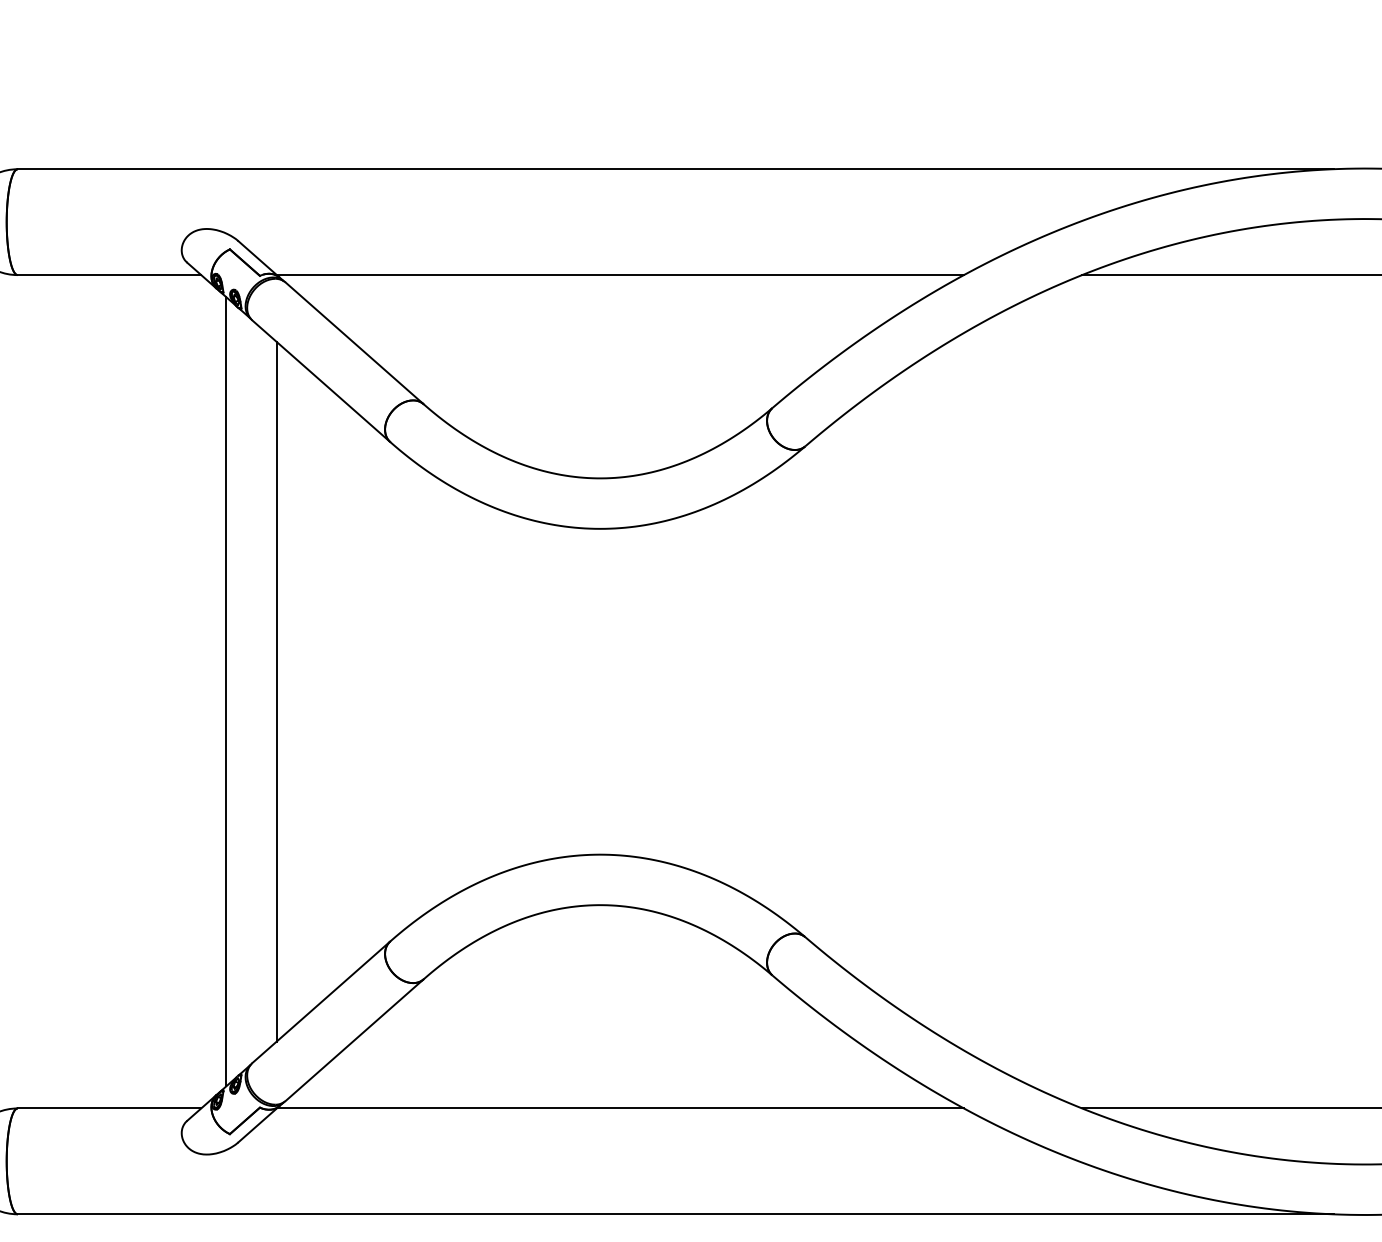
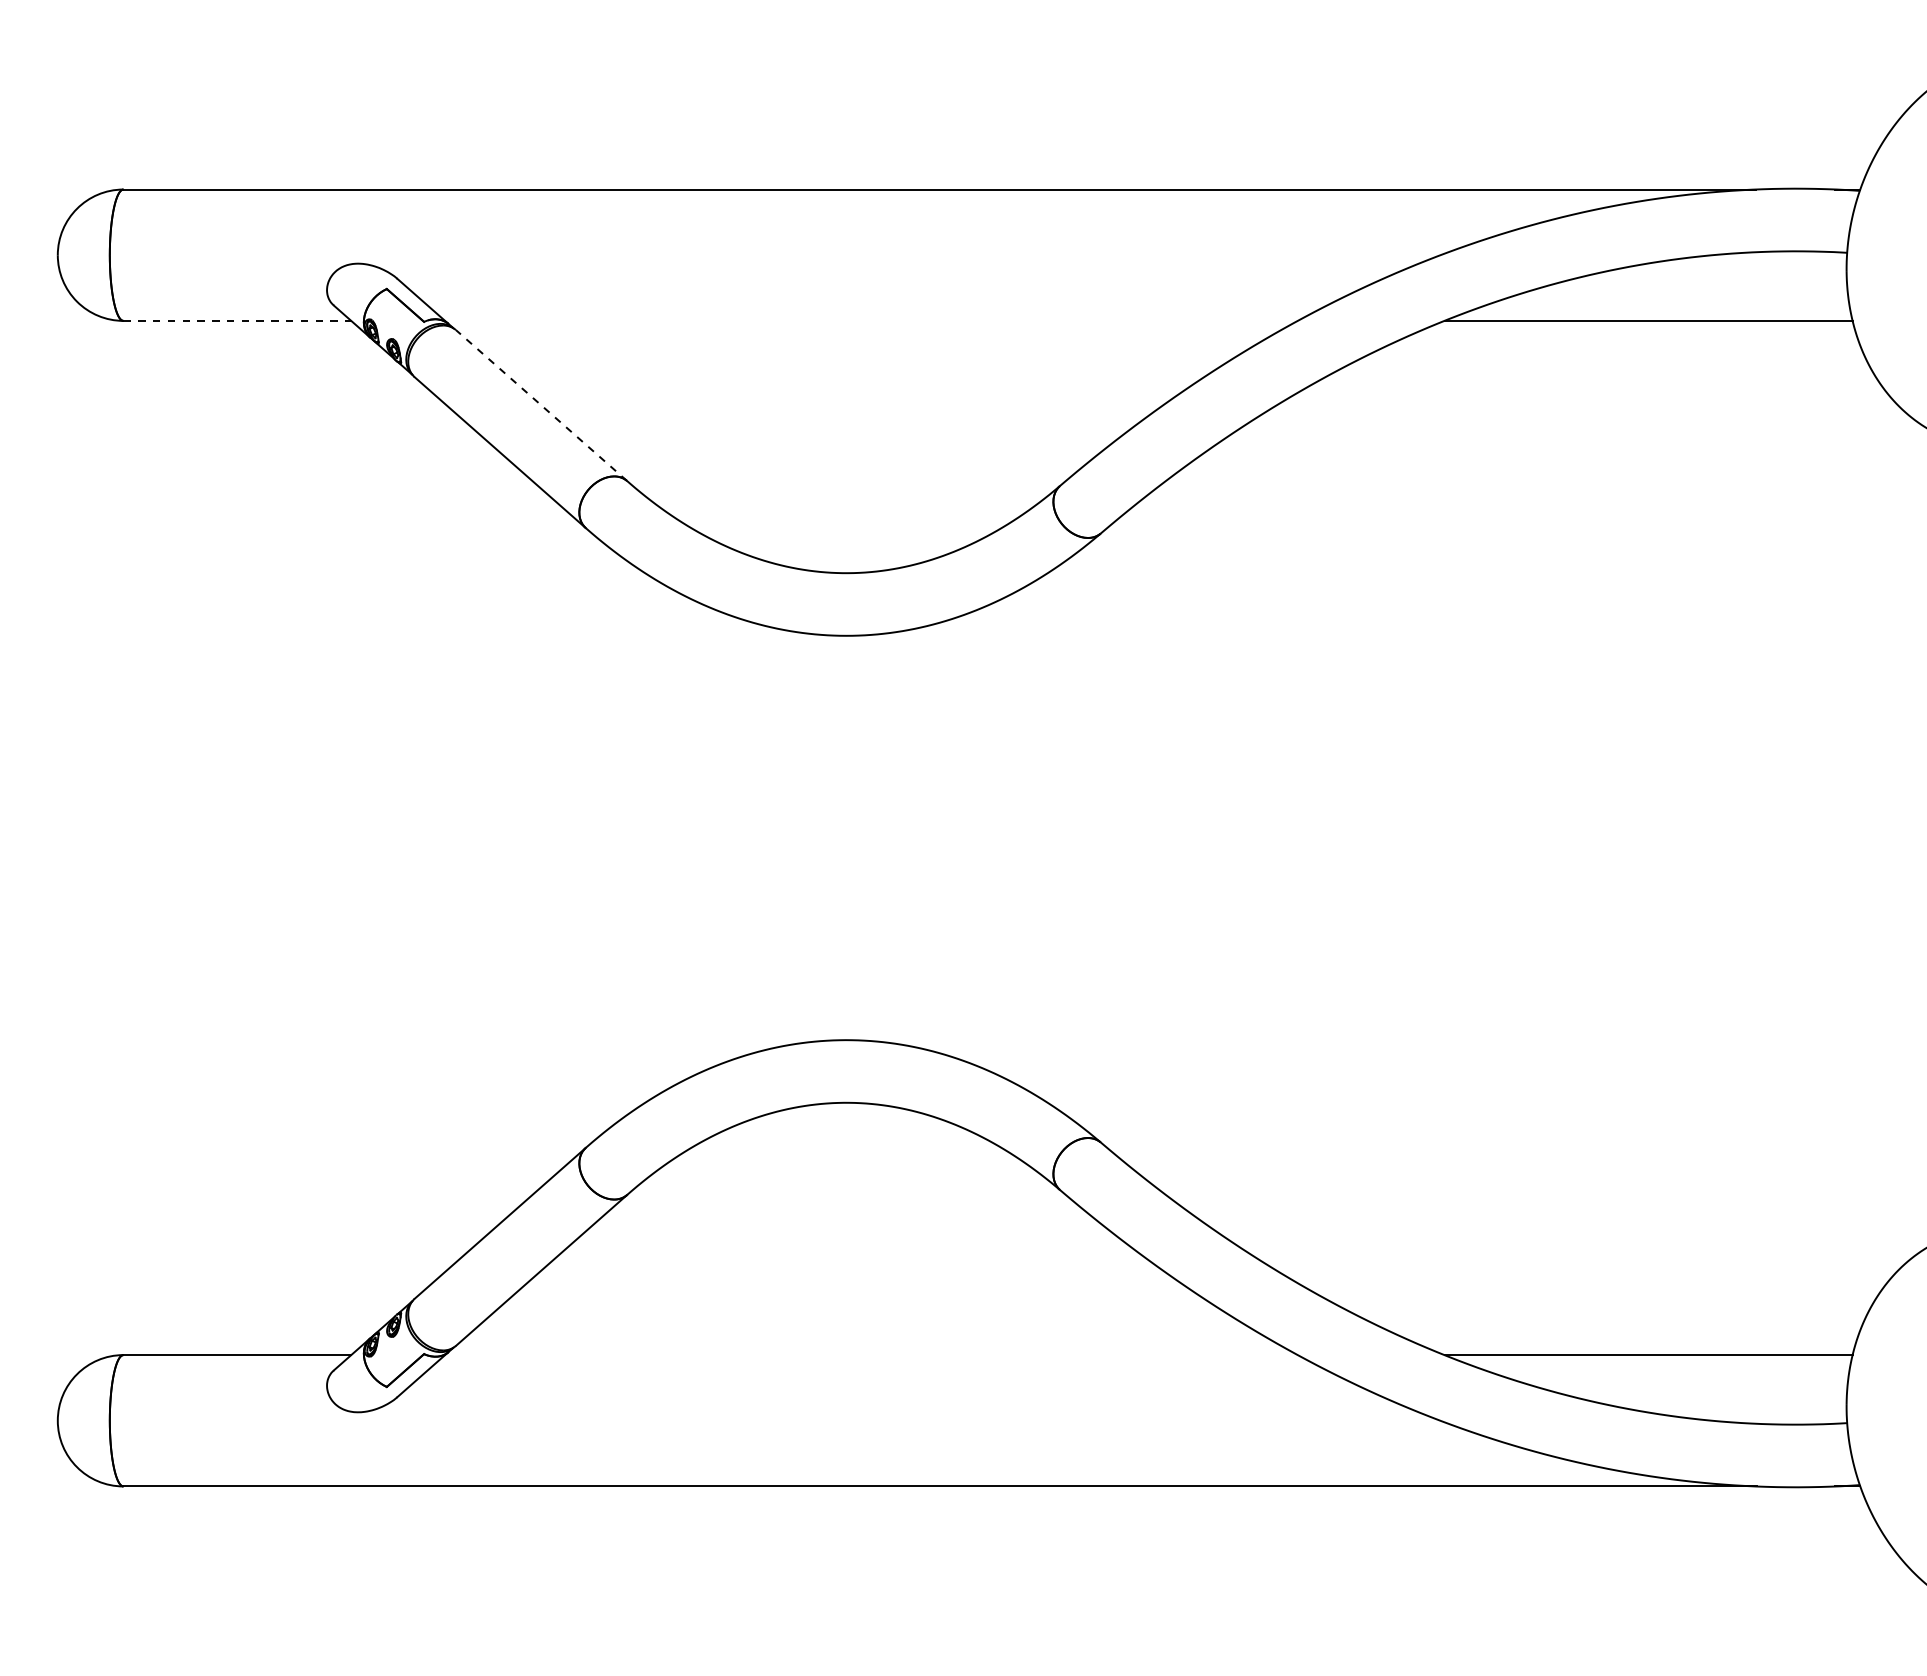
line: (109, 274) -> (237, 320), solid -> dashed
line: (620, 274) -> (871, 320), removed
line: (354, 343) -> (541, 405), solid -> dashed
line: (226, 691) -> (382, 837), removed
line: (277, 691) -> (445, 837), removed
line: (620, 1108) -> (871, 1355), removed

